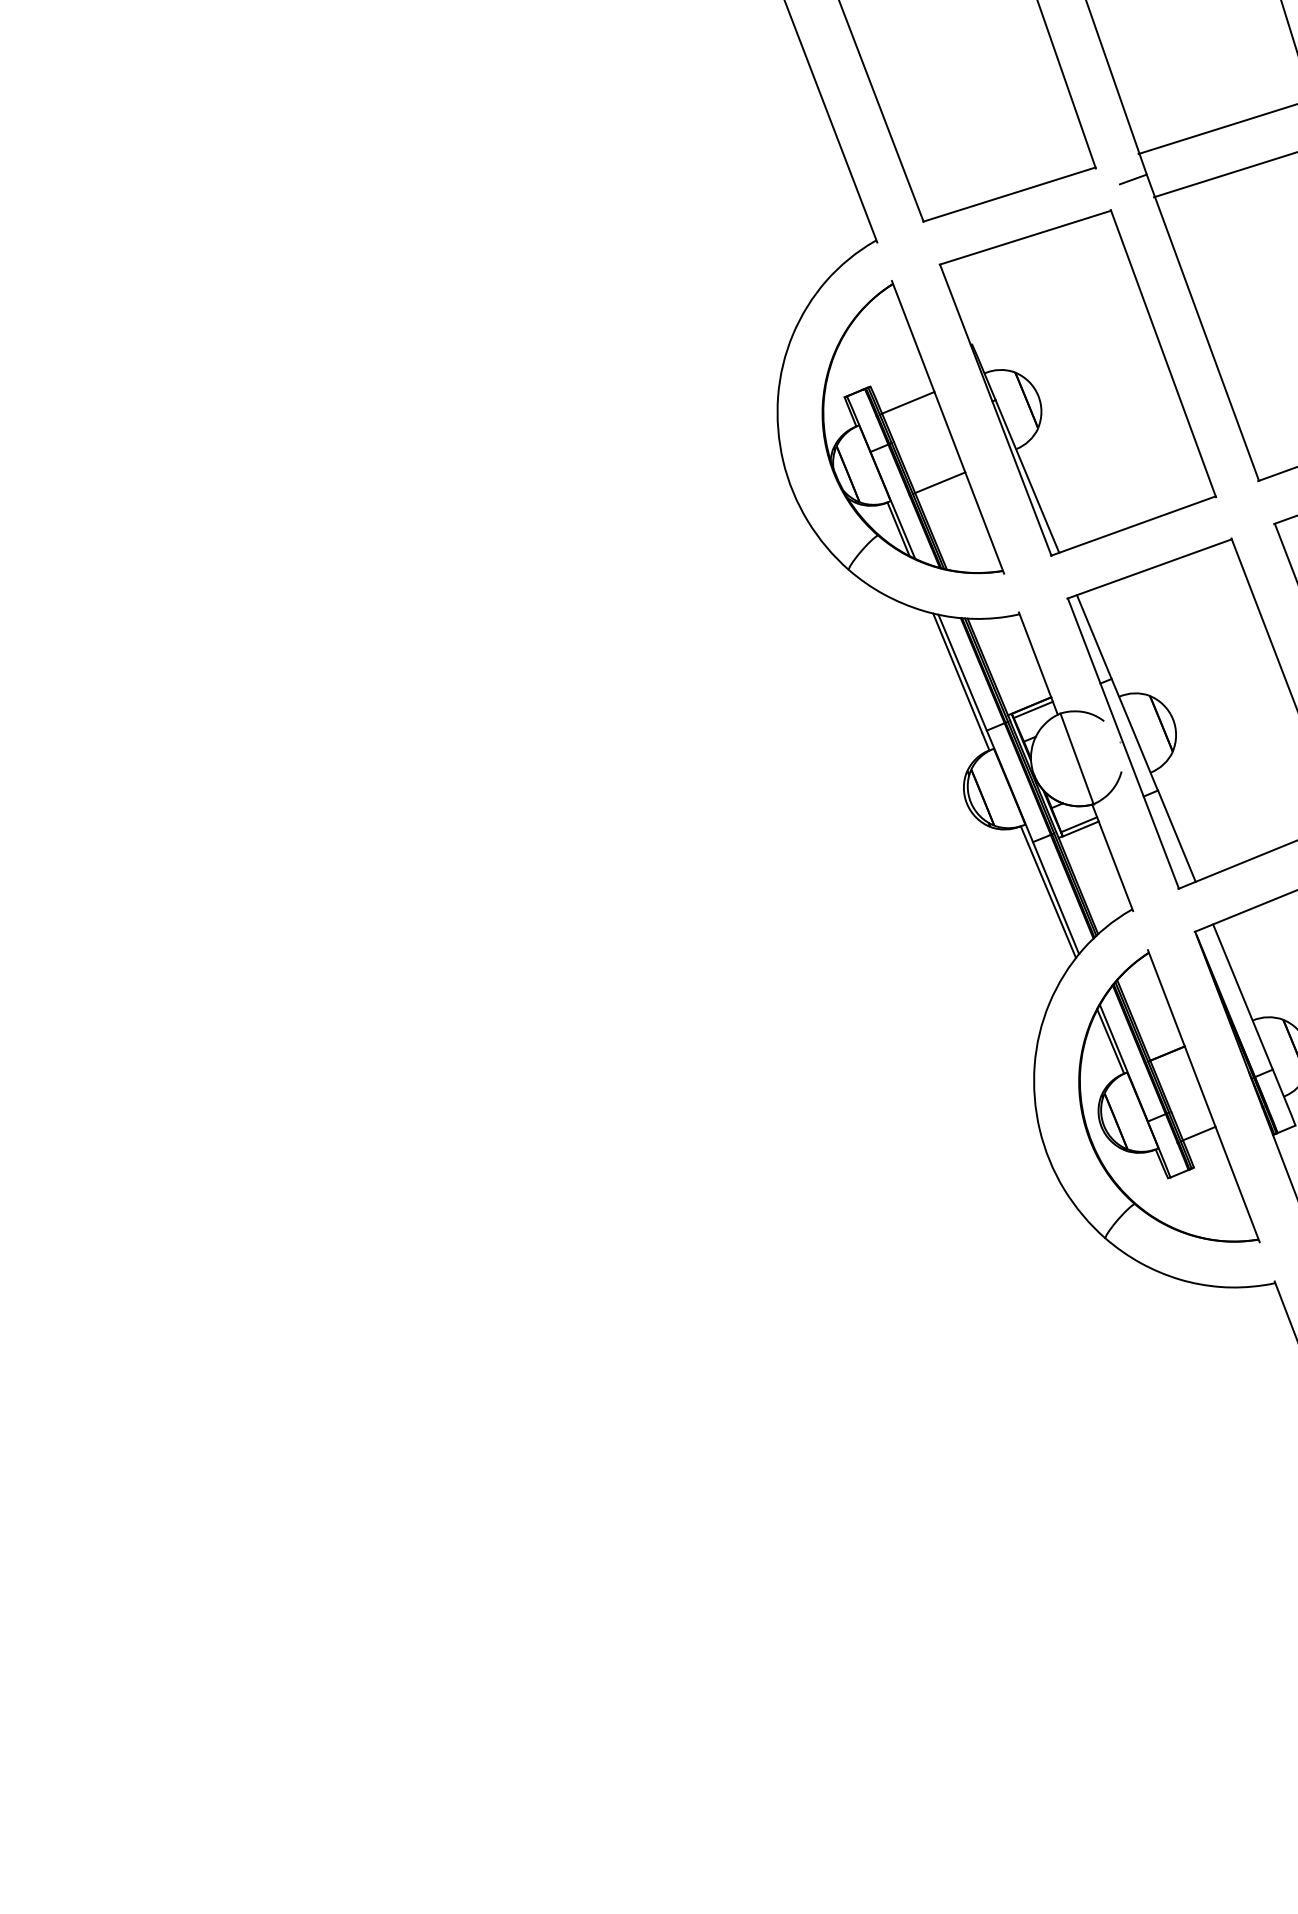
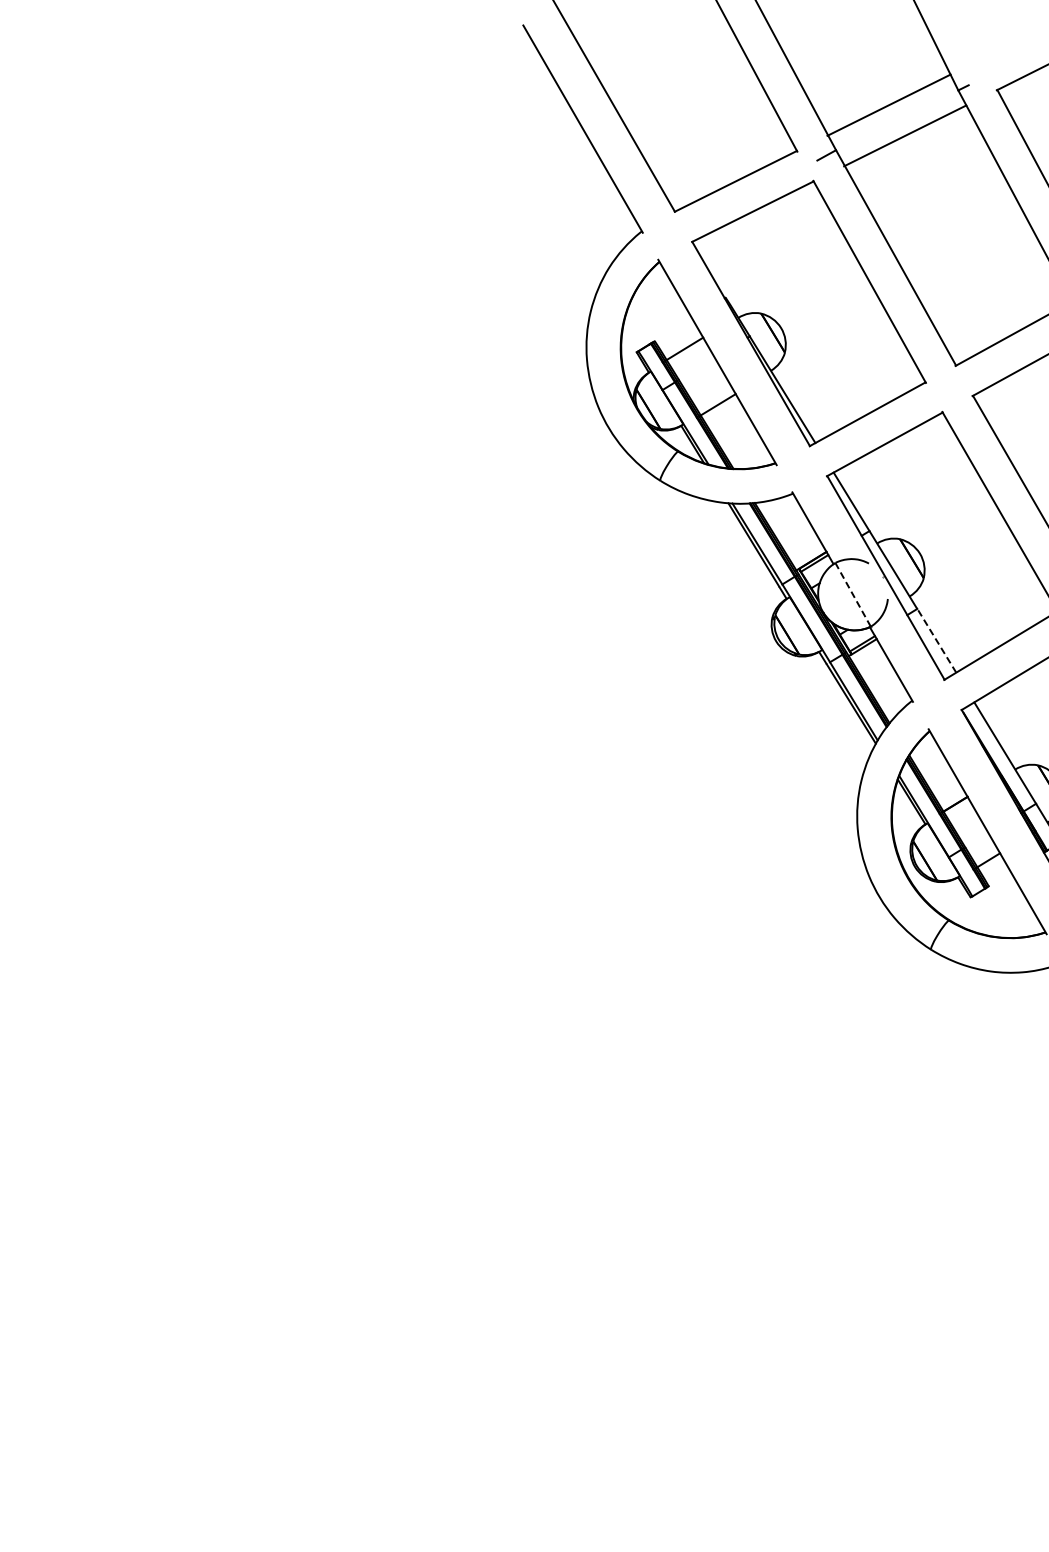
line: (1077, 759) -> (853, 595), solid -> dashed
line: (1176, 835) -> (936, 640), solid -> dashed

